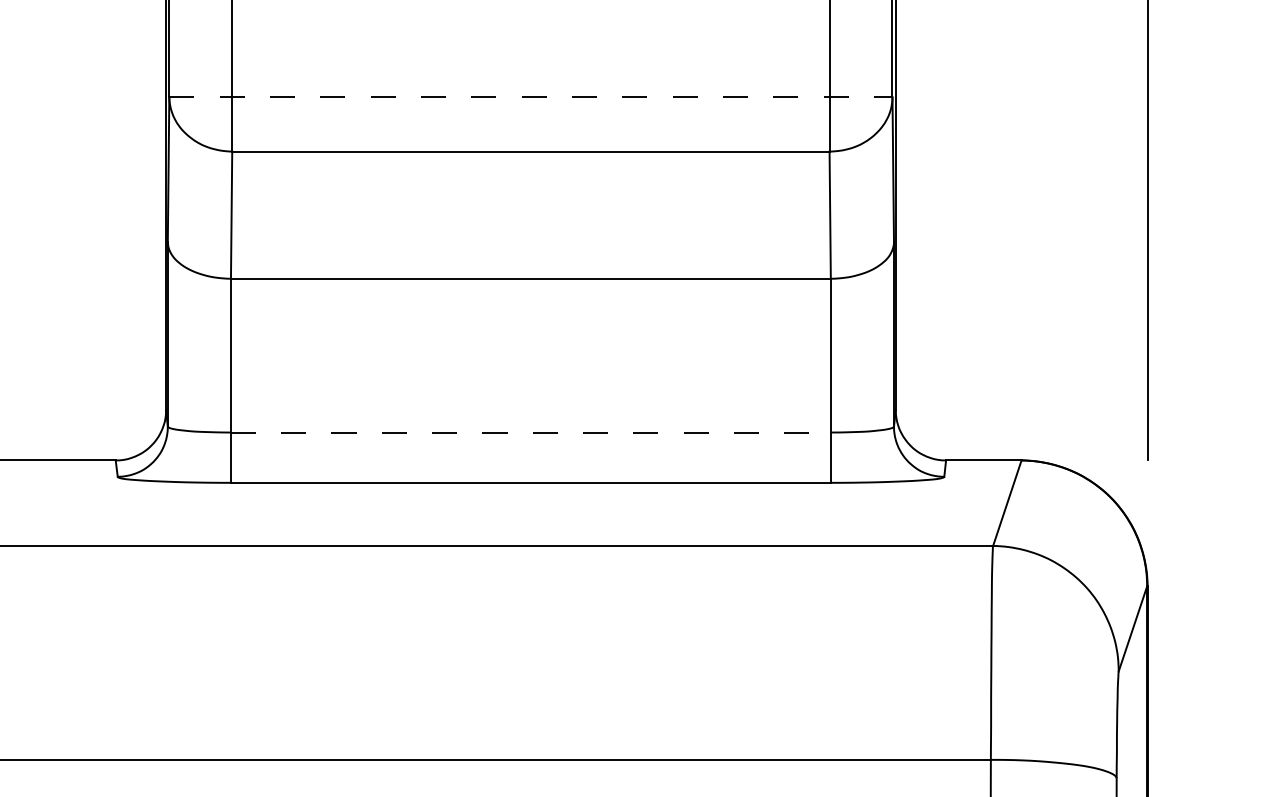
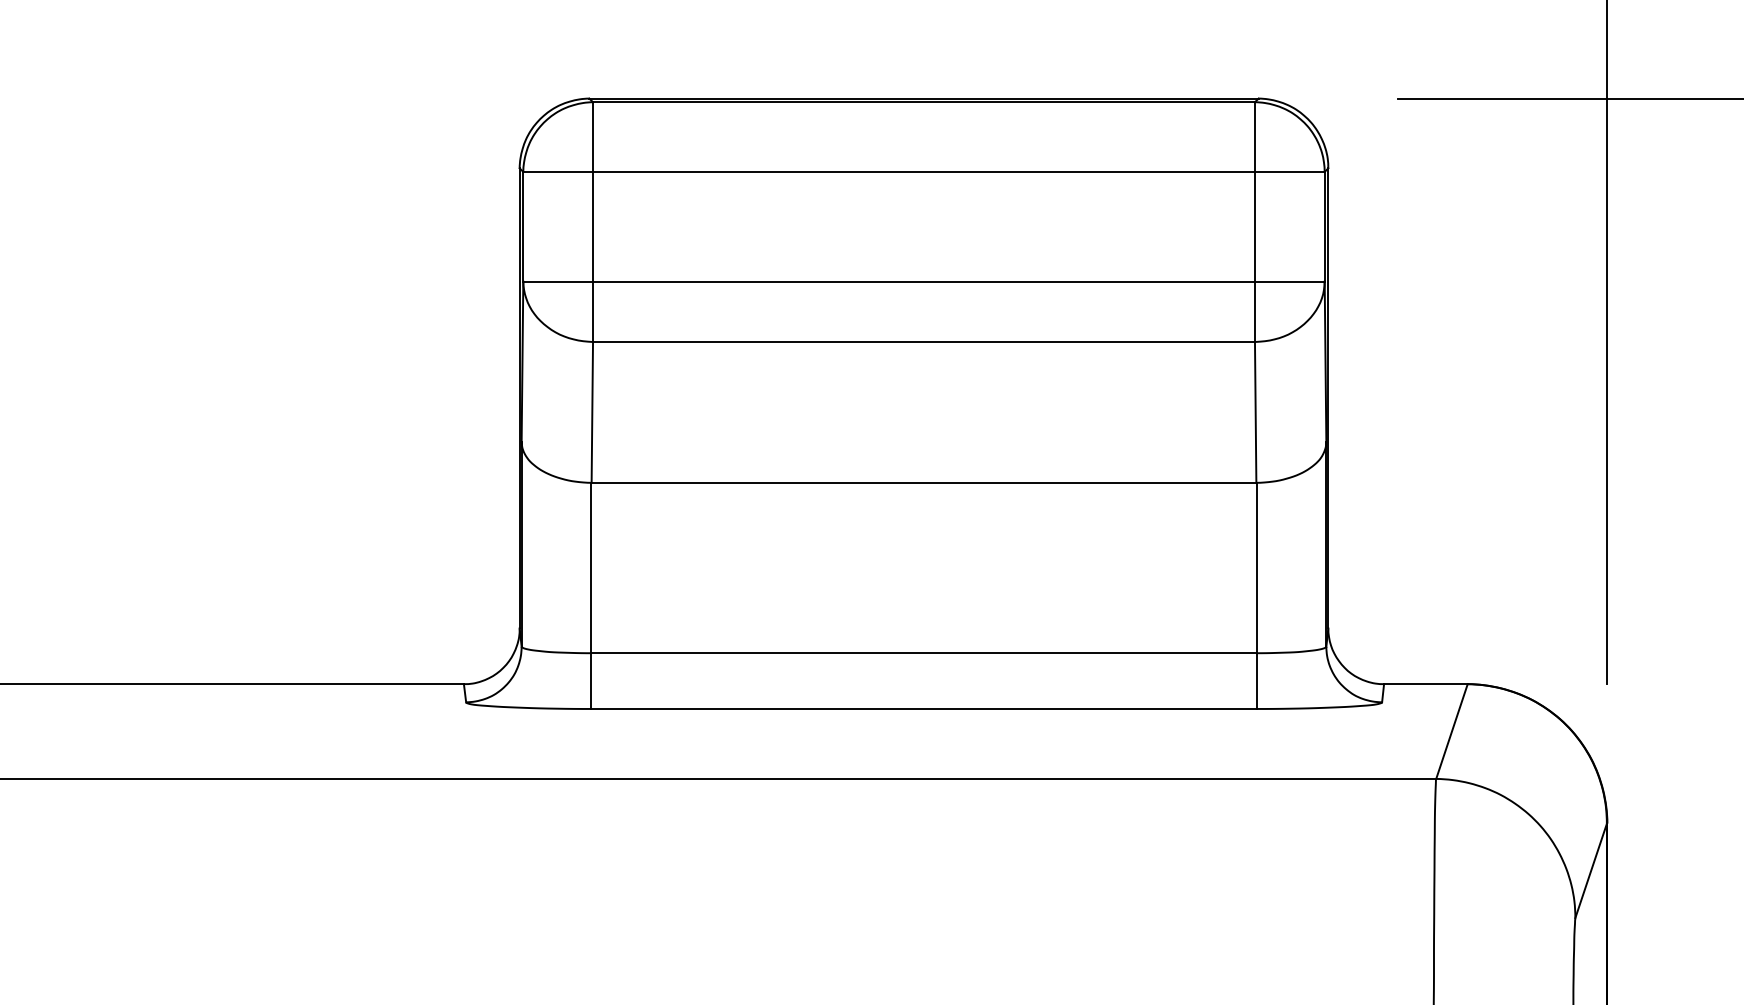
line: (531, 97) -> (924, 281), dashed -> solid
line: (531, 432) -> (924, 653), dashed -> solid

